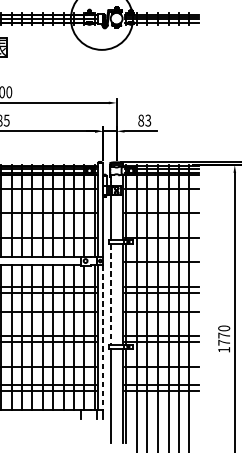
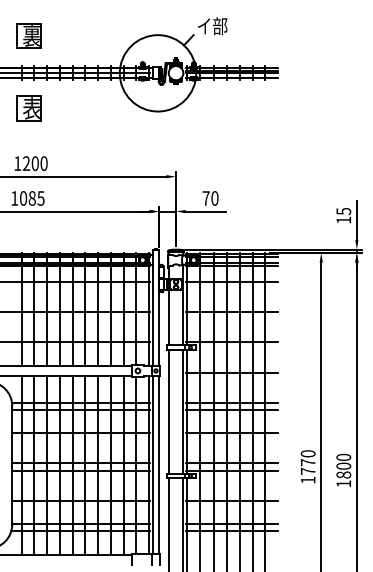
text: (144, 120) -> (210, 198), 83 -> 70
line: (110, 294) -> (168, 411), dashed -> solid
line: (103, 337) -> (159, 465), dashed -> solid

